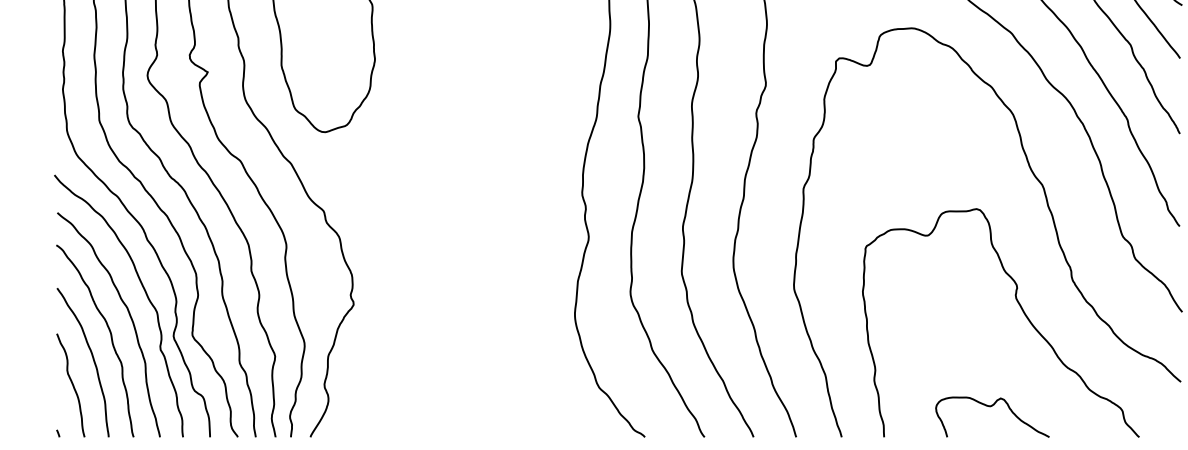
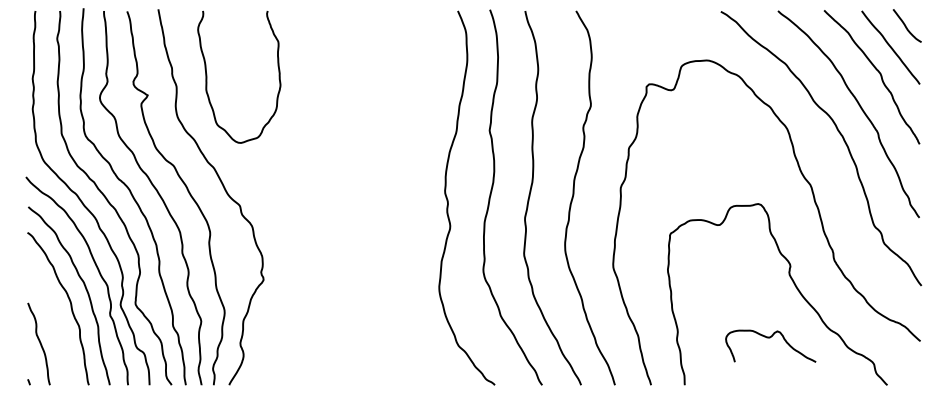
curve: (92, 362) -> (56, 325), removed
curve: (992, 407) -> (770, 338), moved

